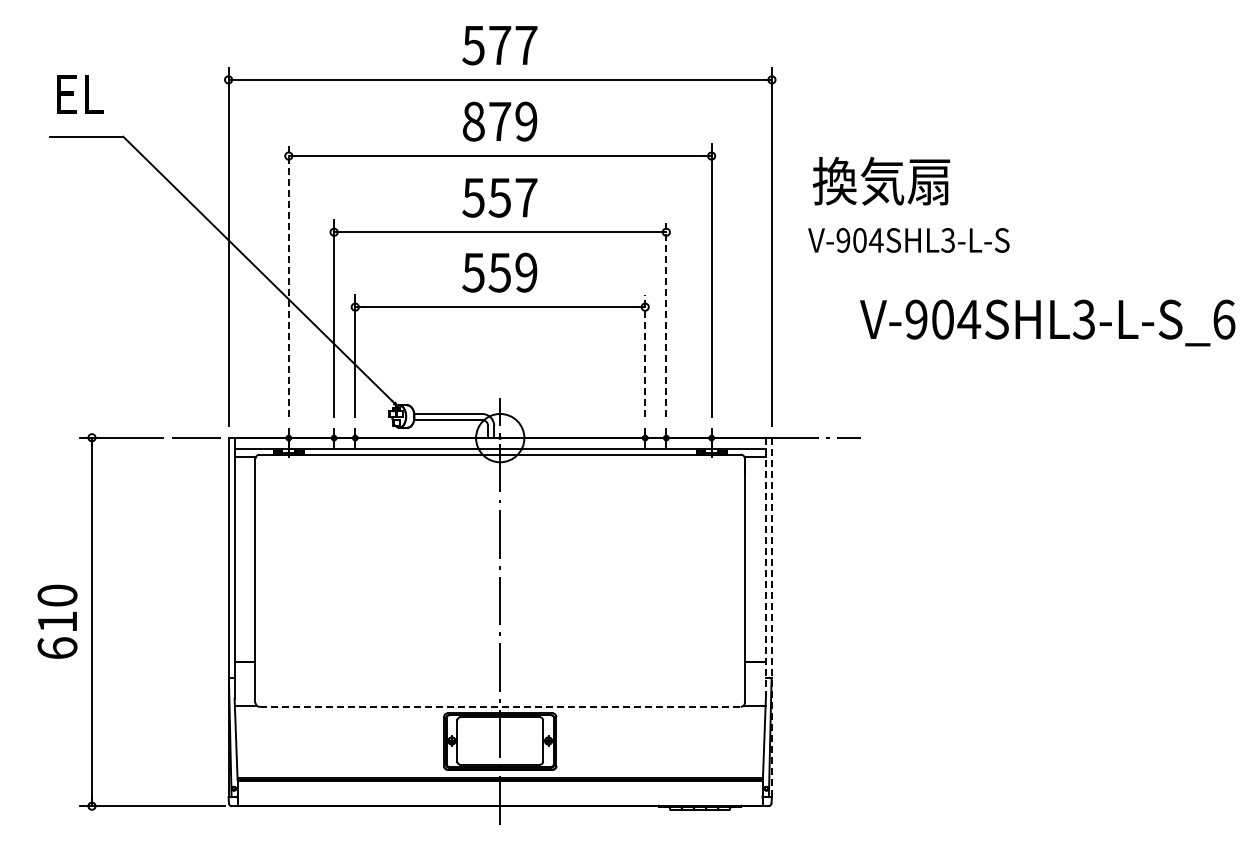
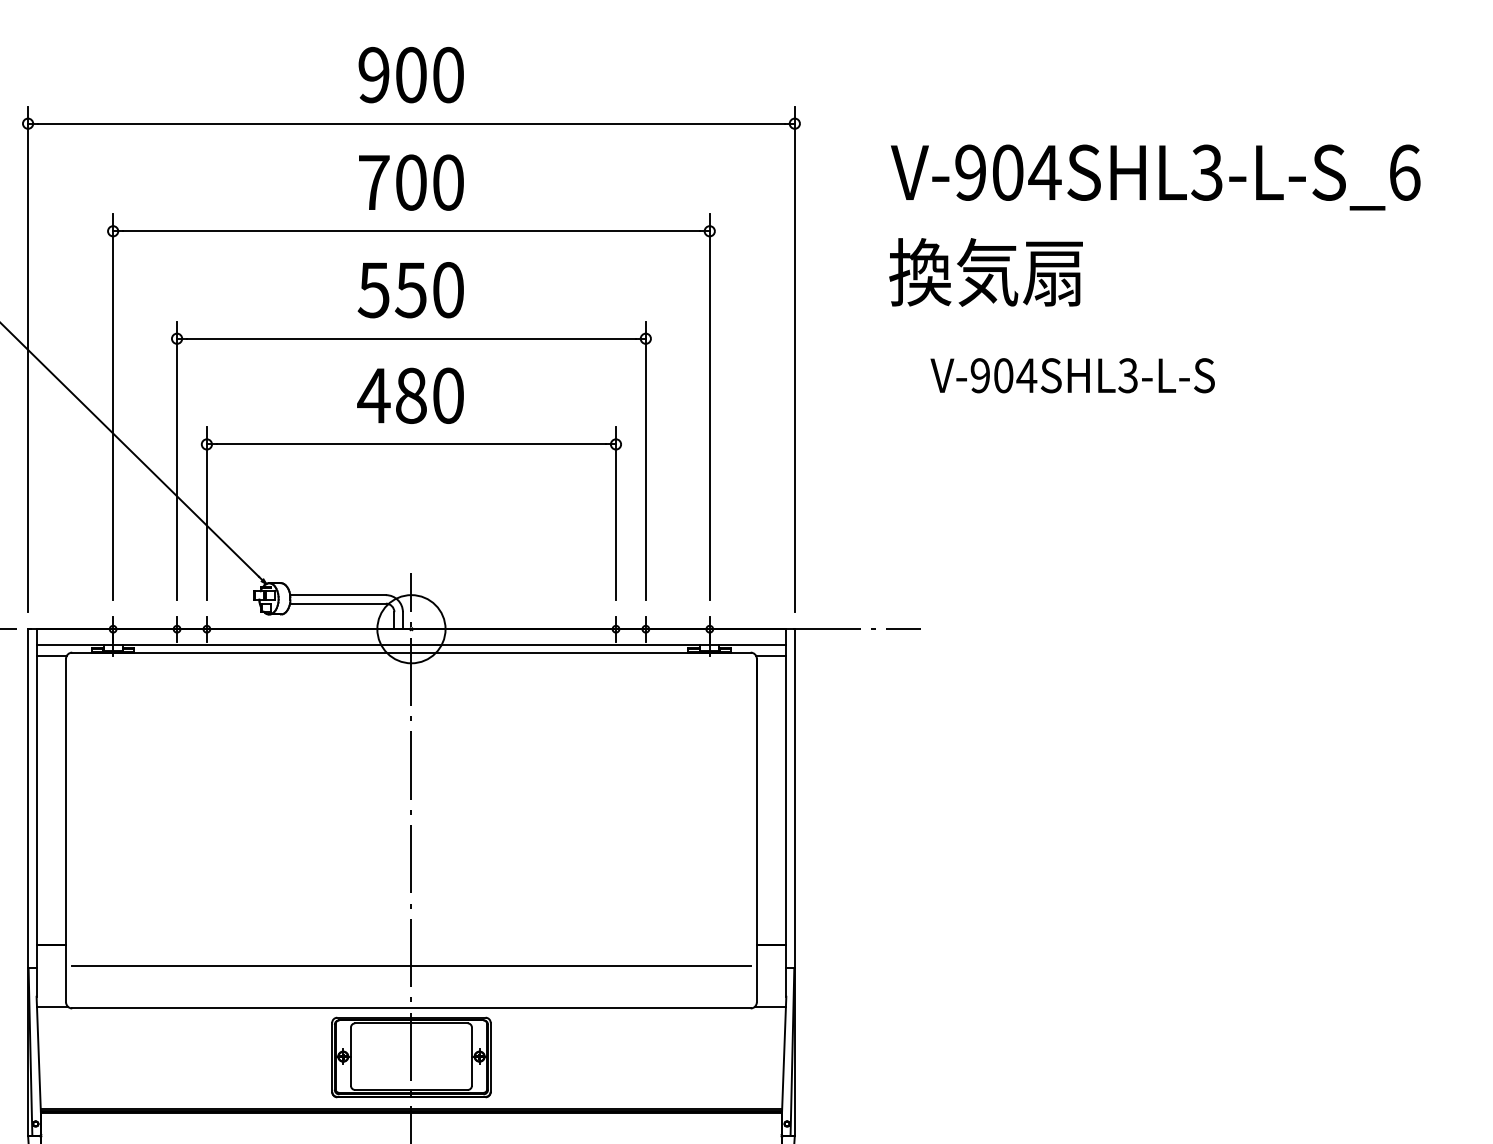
text: (499, 45) -> (410, 75), 577 -> 900
text: (500, 121) -> (411, 182), 879 -> 700
text: (881, 181) -> (986, 272), moved
text: (526, 197) -> (448, 289), 557 -> 550
text: (908, 240) -> (1072, 375), moved
text: (499, 272) -> (410, 395), 559 -> 480
line: (288, 280) -> (112, 406), dashed -> solid
line: (666, 318) -> (646, 460), dashed -> solid
text: (1047, 322) -> (1155, 176), moved
line: (645, 355) -> (616, 512), dashed -> solid
line: (765, 568) -> (785, 813), dashed -> solid
line: (771, 617) -> (794, 882), dashed -> solid
line: (499, 676) -> (410, 965), added
line: (500, 706) -> (411, 1007), dashed -> solid

